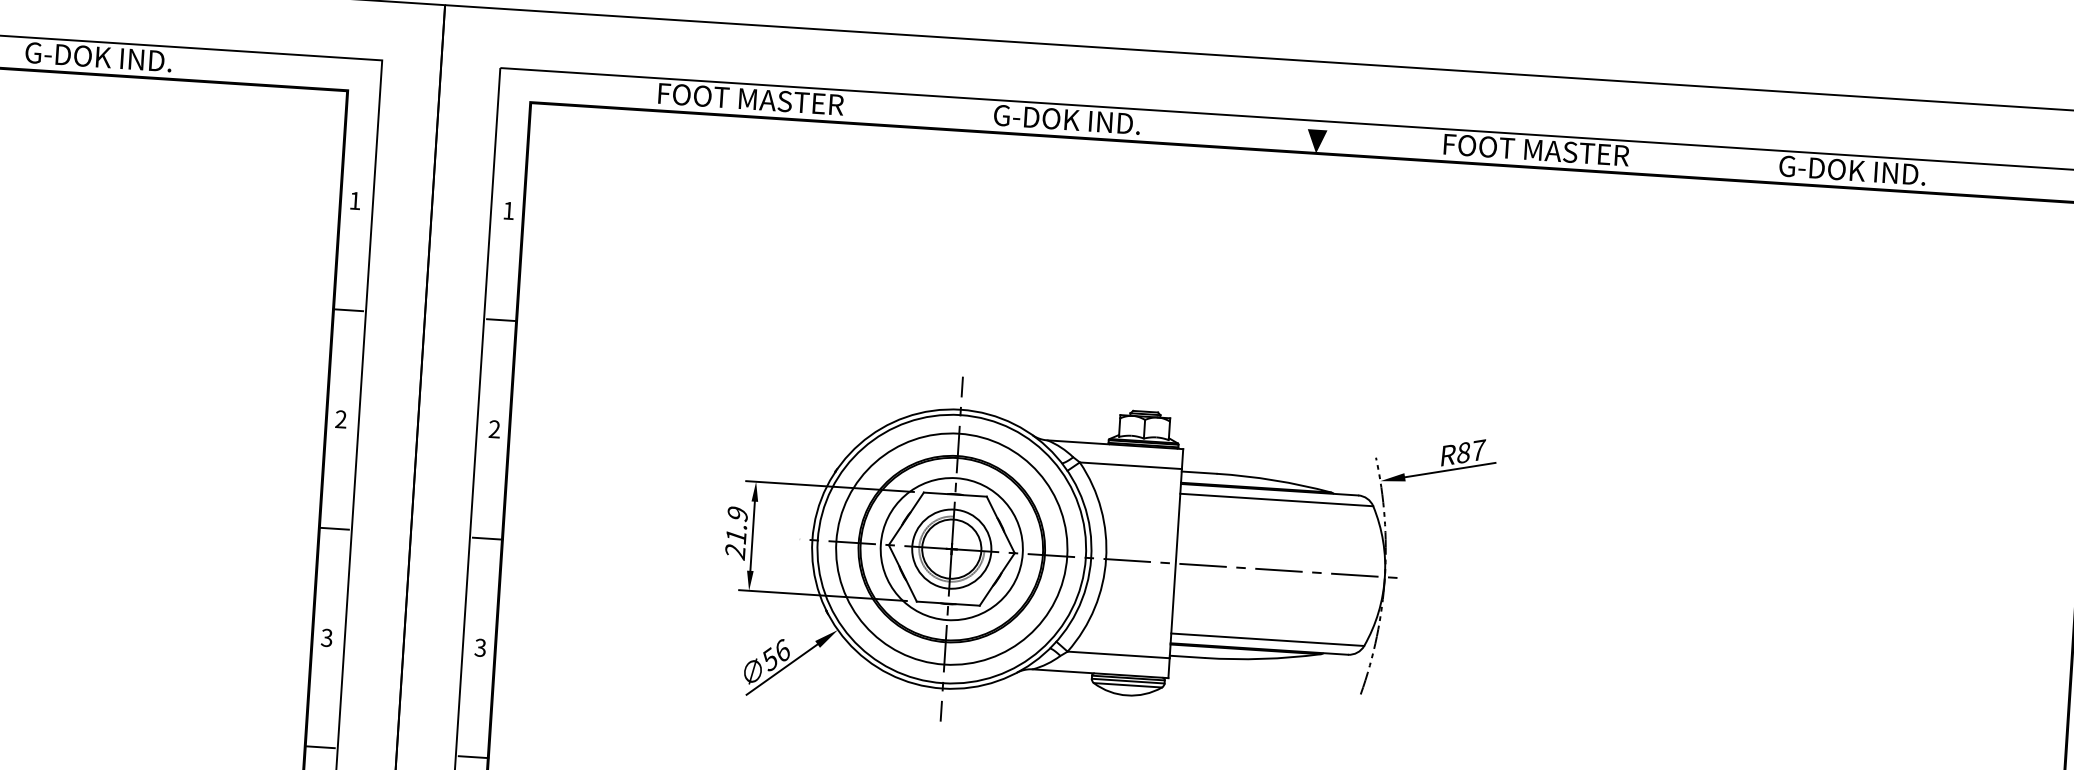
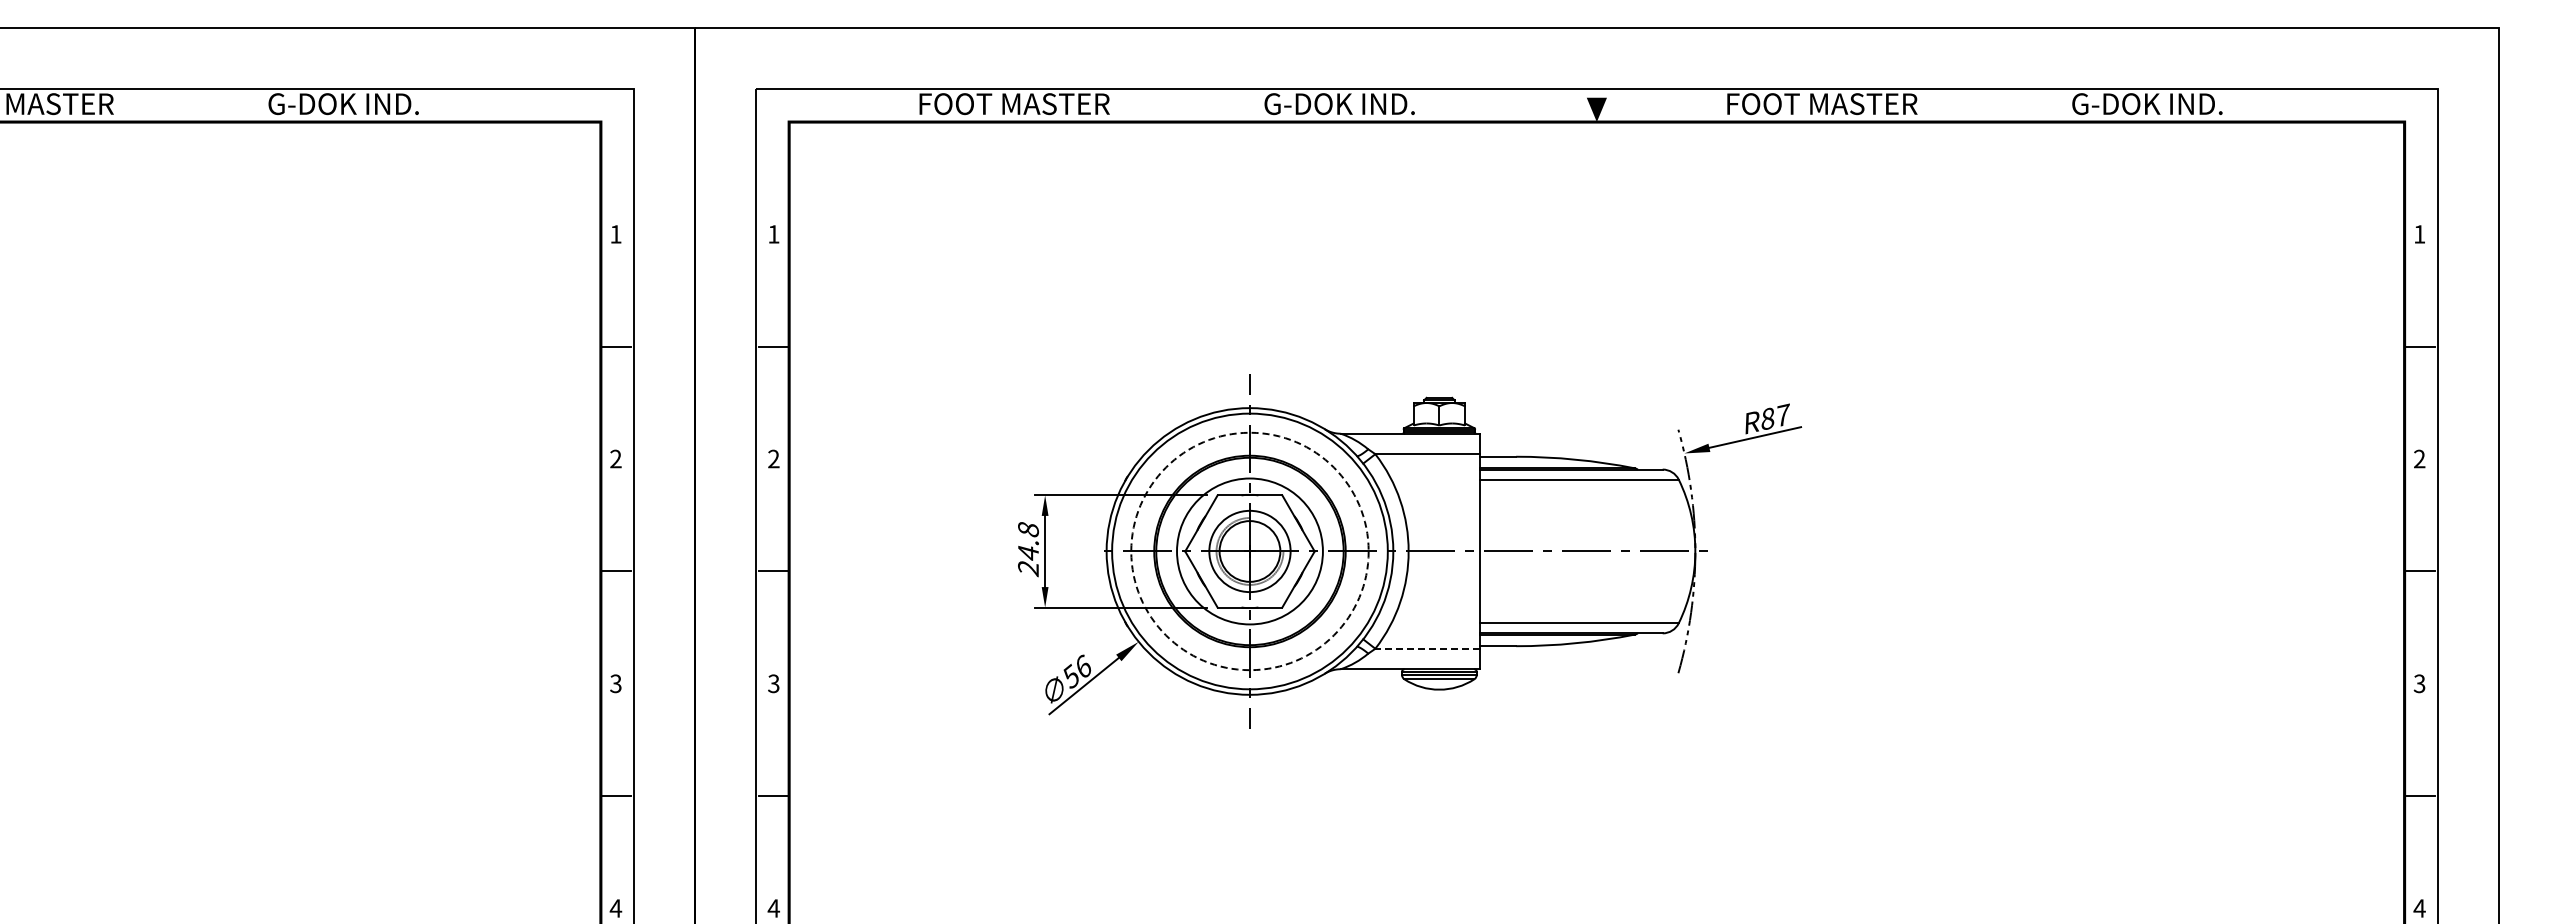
text: (737, 525) -> (1028, 541), 21.9 -> 24.8
circle: (951, 549) -> (1249, 551), solid -> dashed
line: (1118, 654) -> (1427, 648), solid -> dashed

